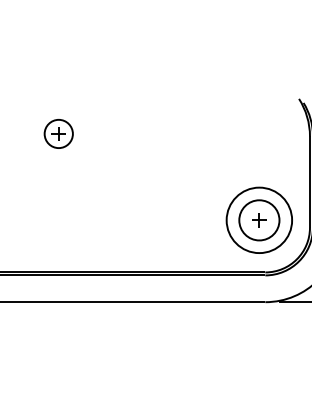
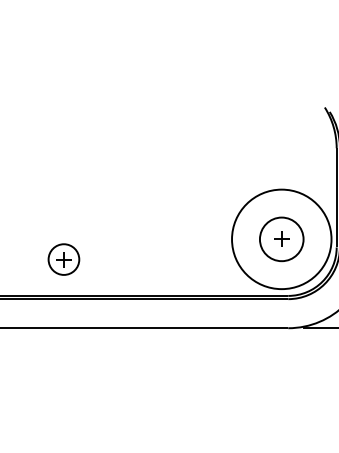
part: (58, 133) -> (63, 259), moved
circle: (259, 220) -> (281, 239), size x1.4

